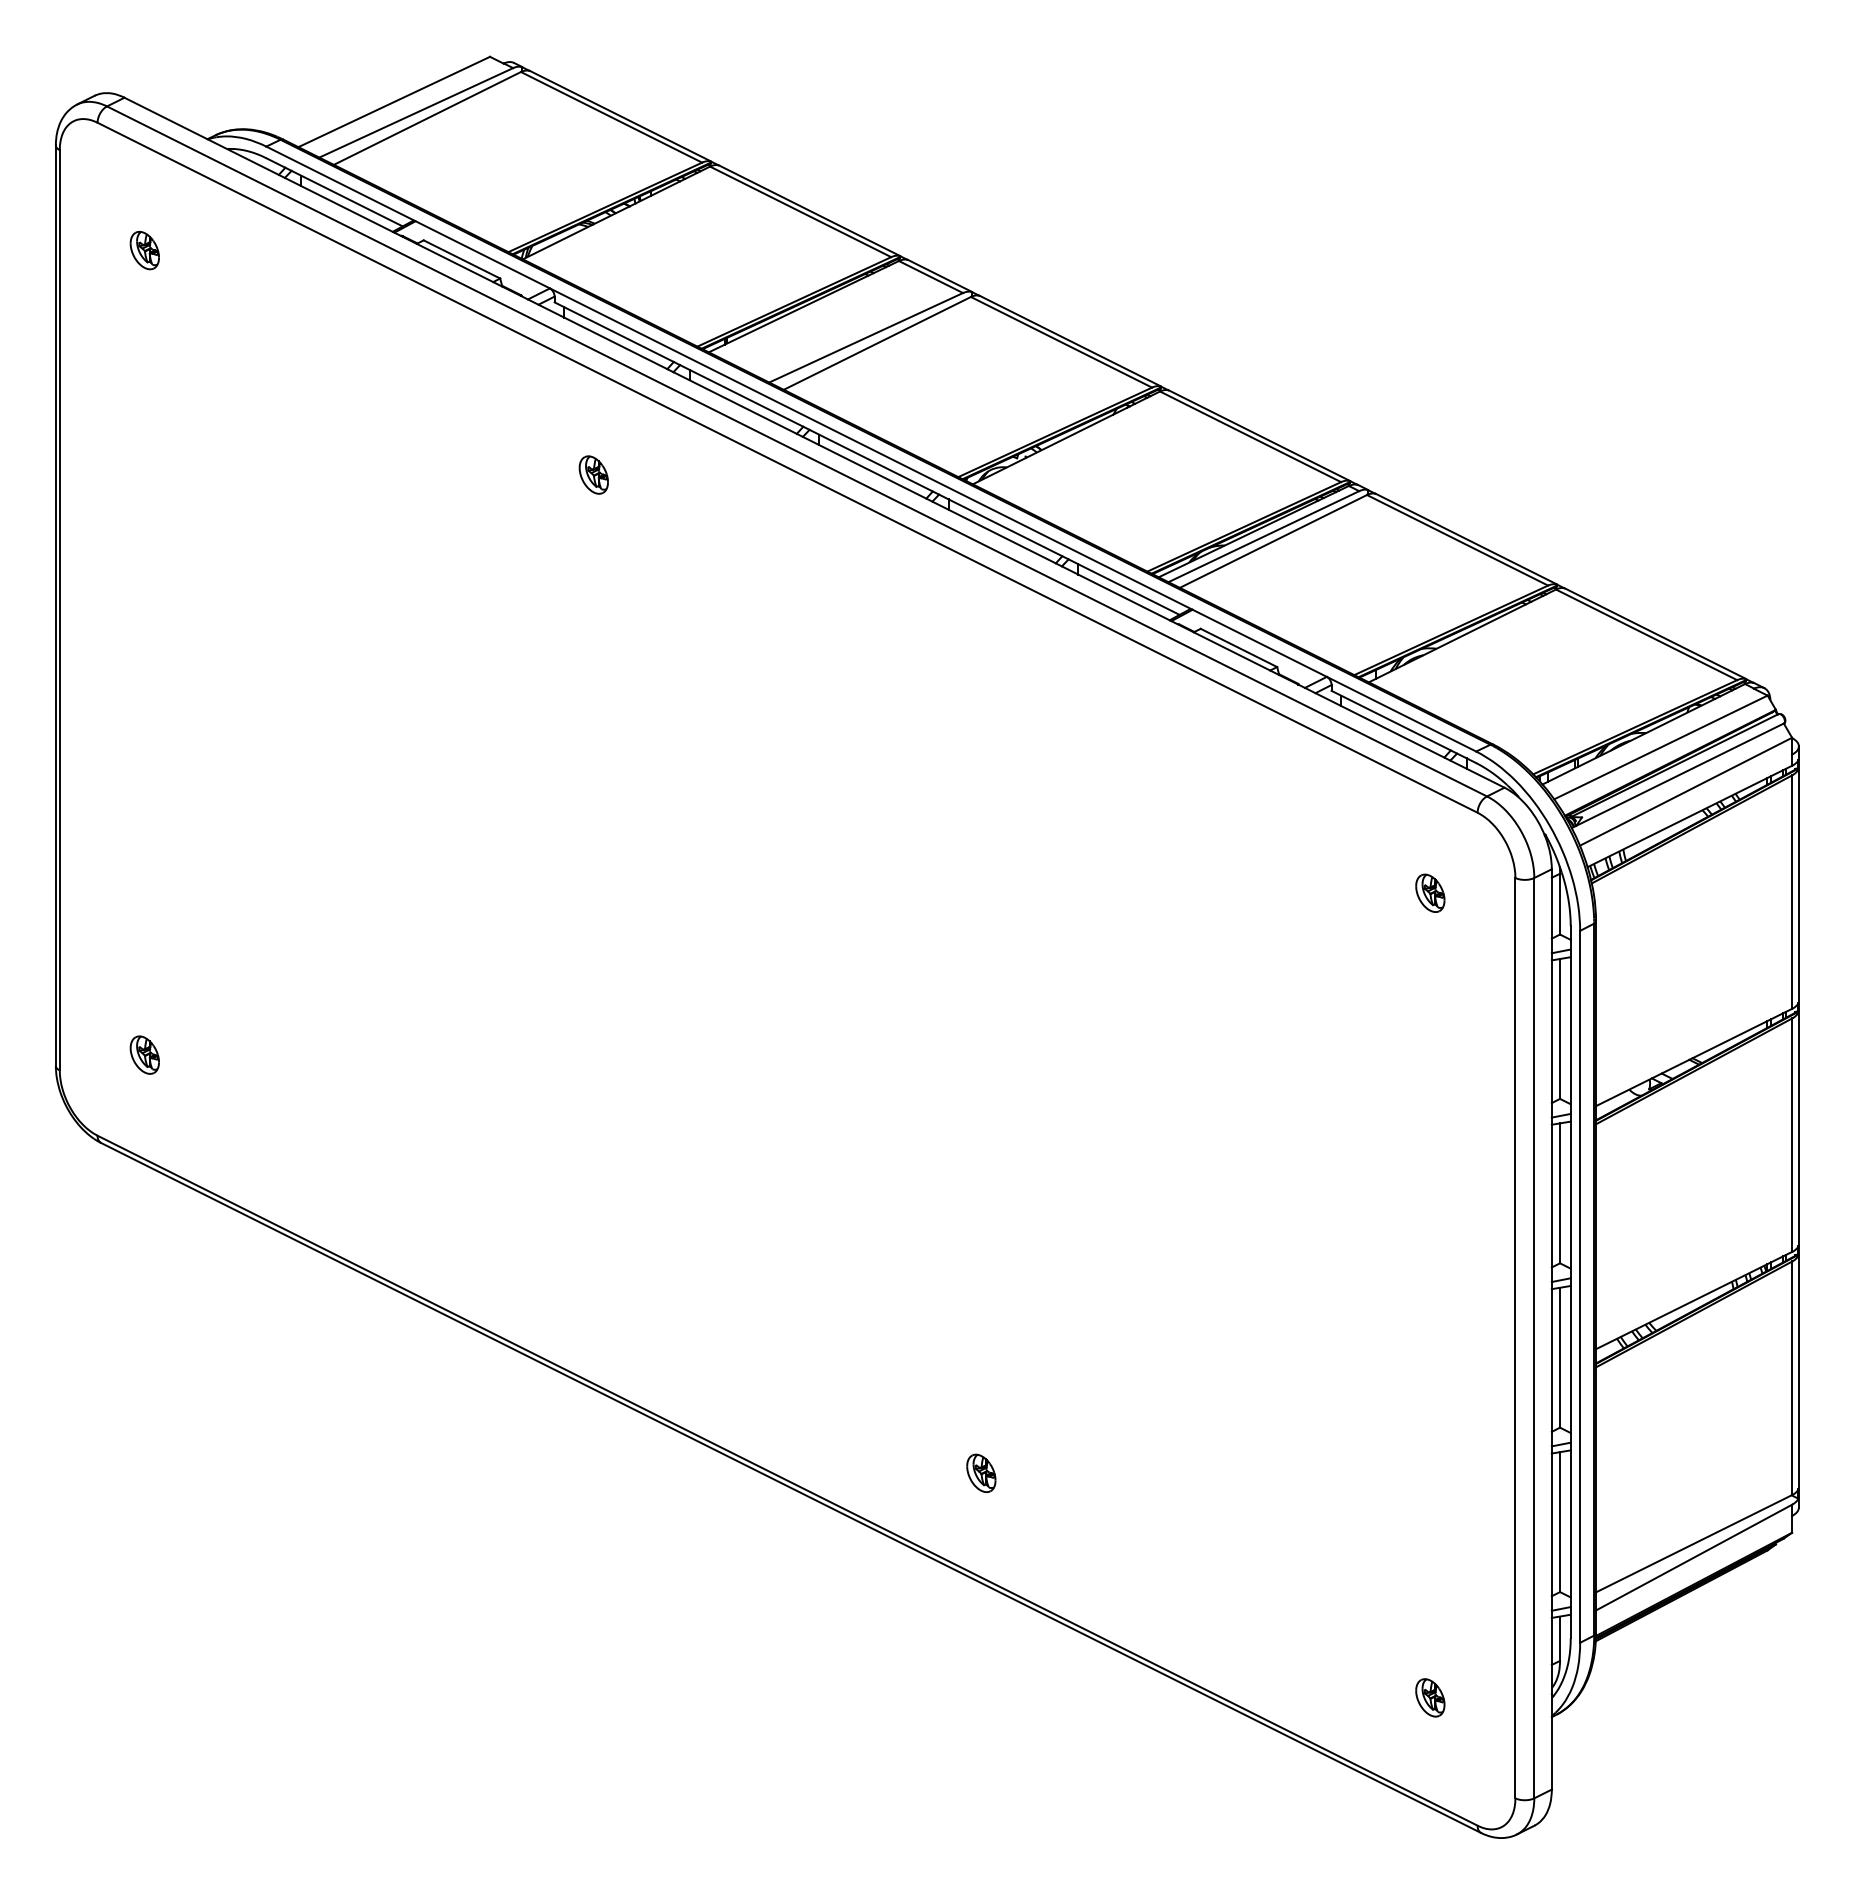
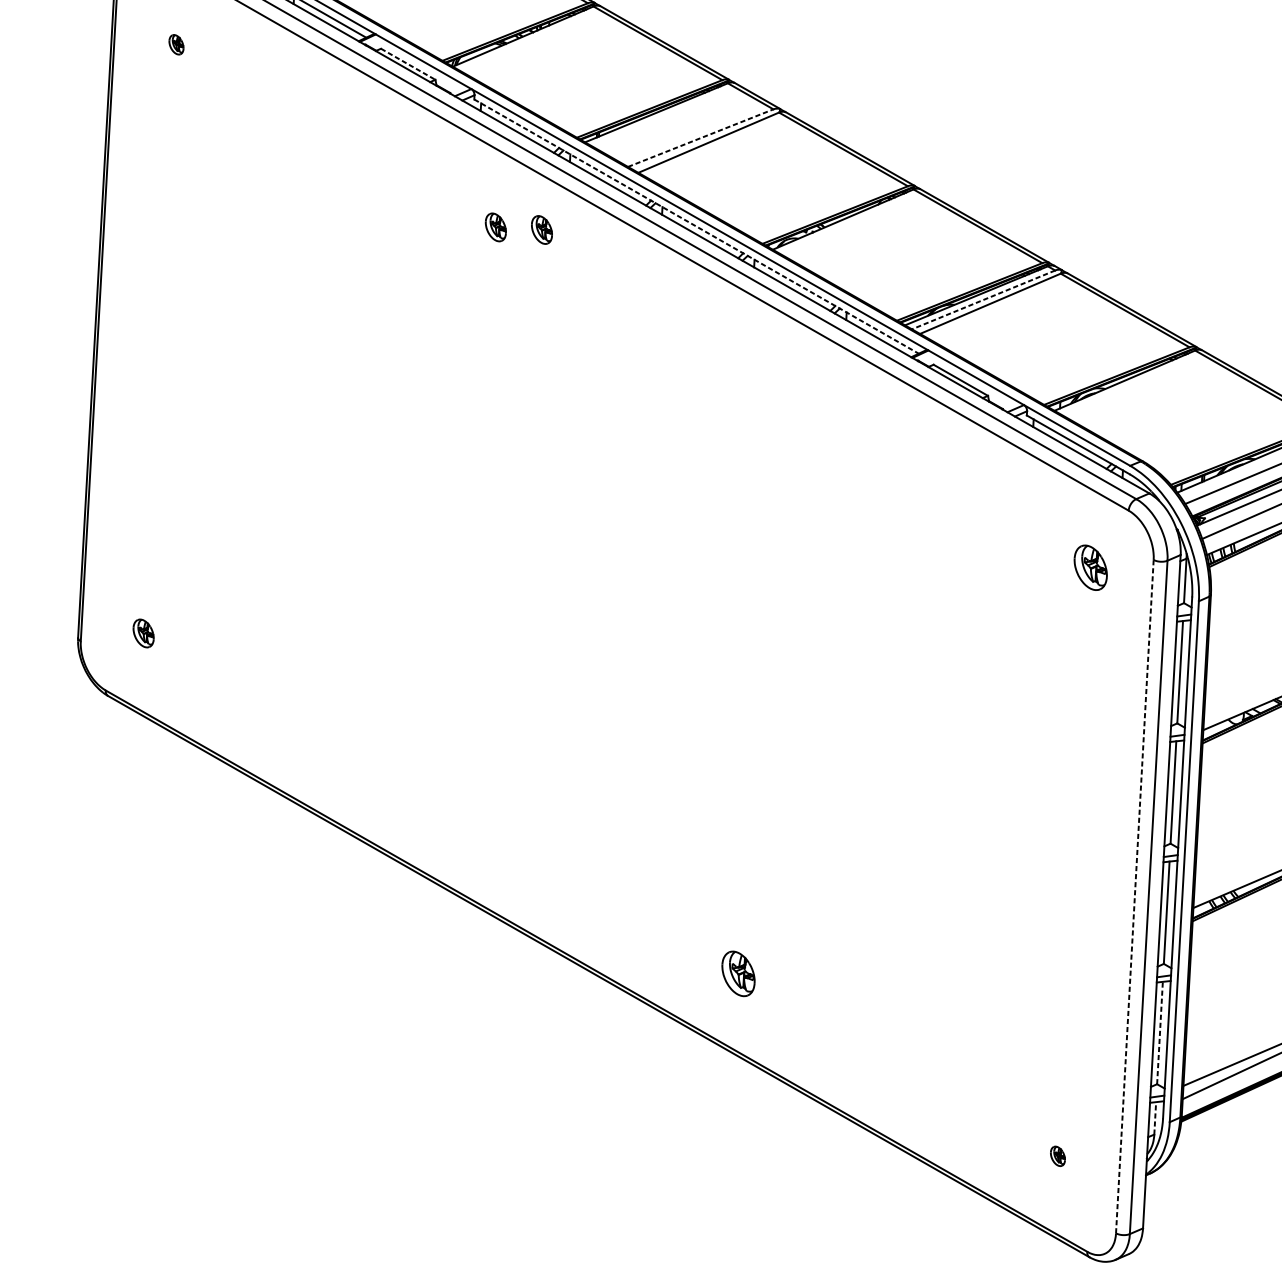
part: (144, 250) -> (176, 44), size x0.7
line: (461, 259) -> (407, 64), solid -> dashed
line: (866, 337) -> (701, 137), solid -> dashed
line: (867, 458) -> (696, 226), solid -> dashed
part: (656, 474) -> (541, 229), added
line: (1263, 536) -> (983, 299), solid -> dashed
part: (1430, 892) -> (1090, 567), size x1.6
line: (1515, 1337) -> (1134, 896), solid -> dashed
part: (981, 1472) -> (738, 973), size x1.6
line: (1560, 1522) -> (1160, 1033), solid -> dashed
line: (1560, 1638) -> (1155, 1118), solid -> dashed
part: (1430, 1697) -> (1058, 1156), size x0.7

